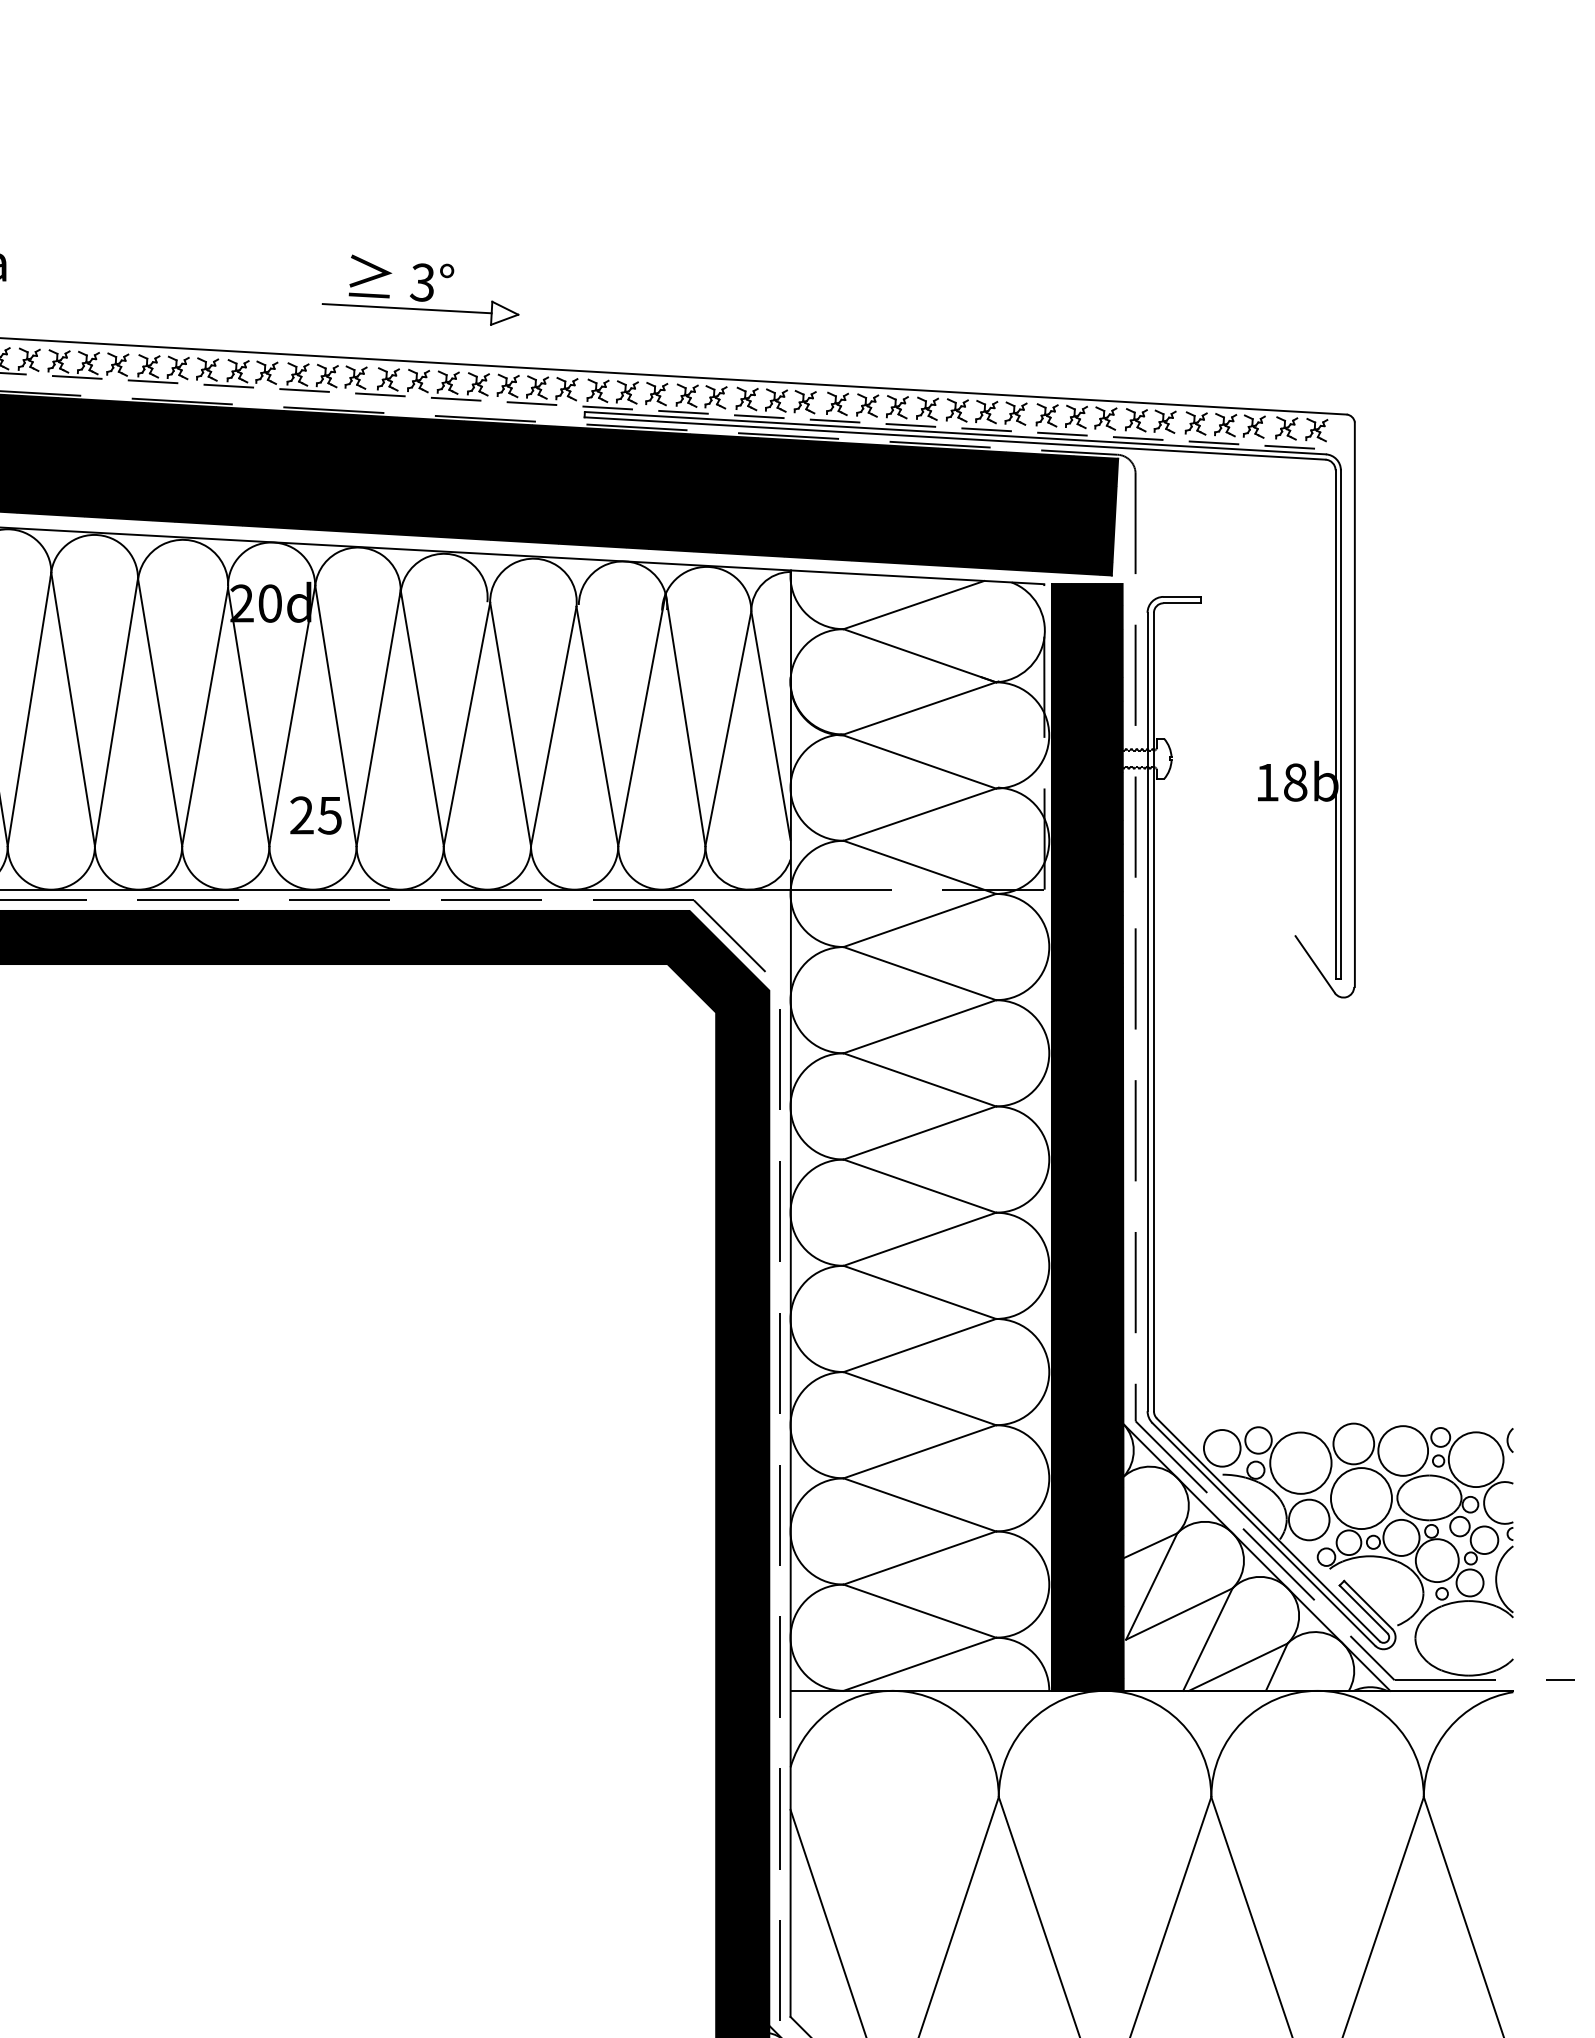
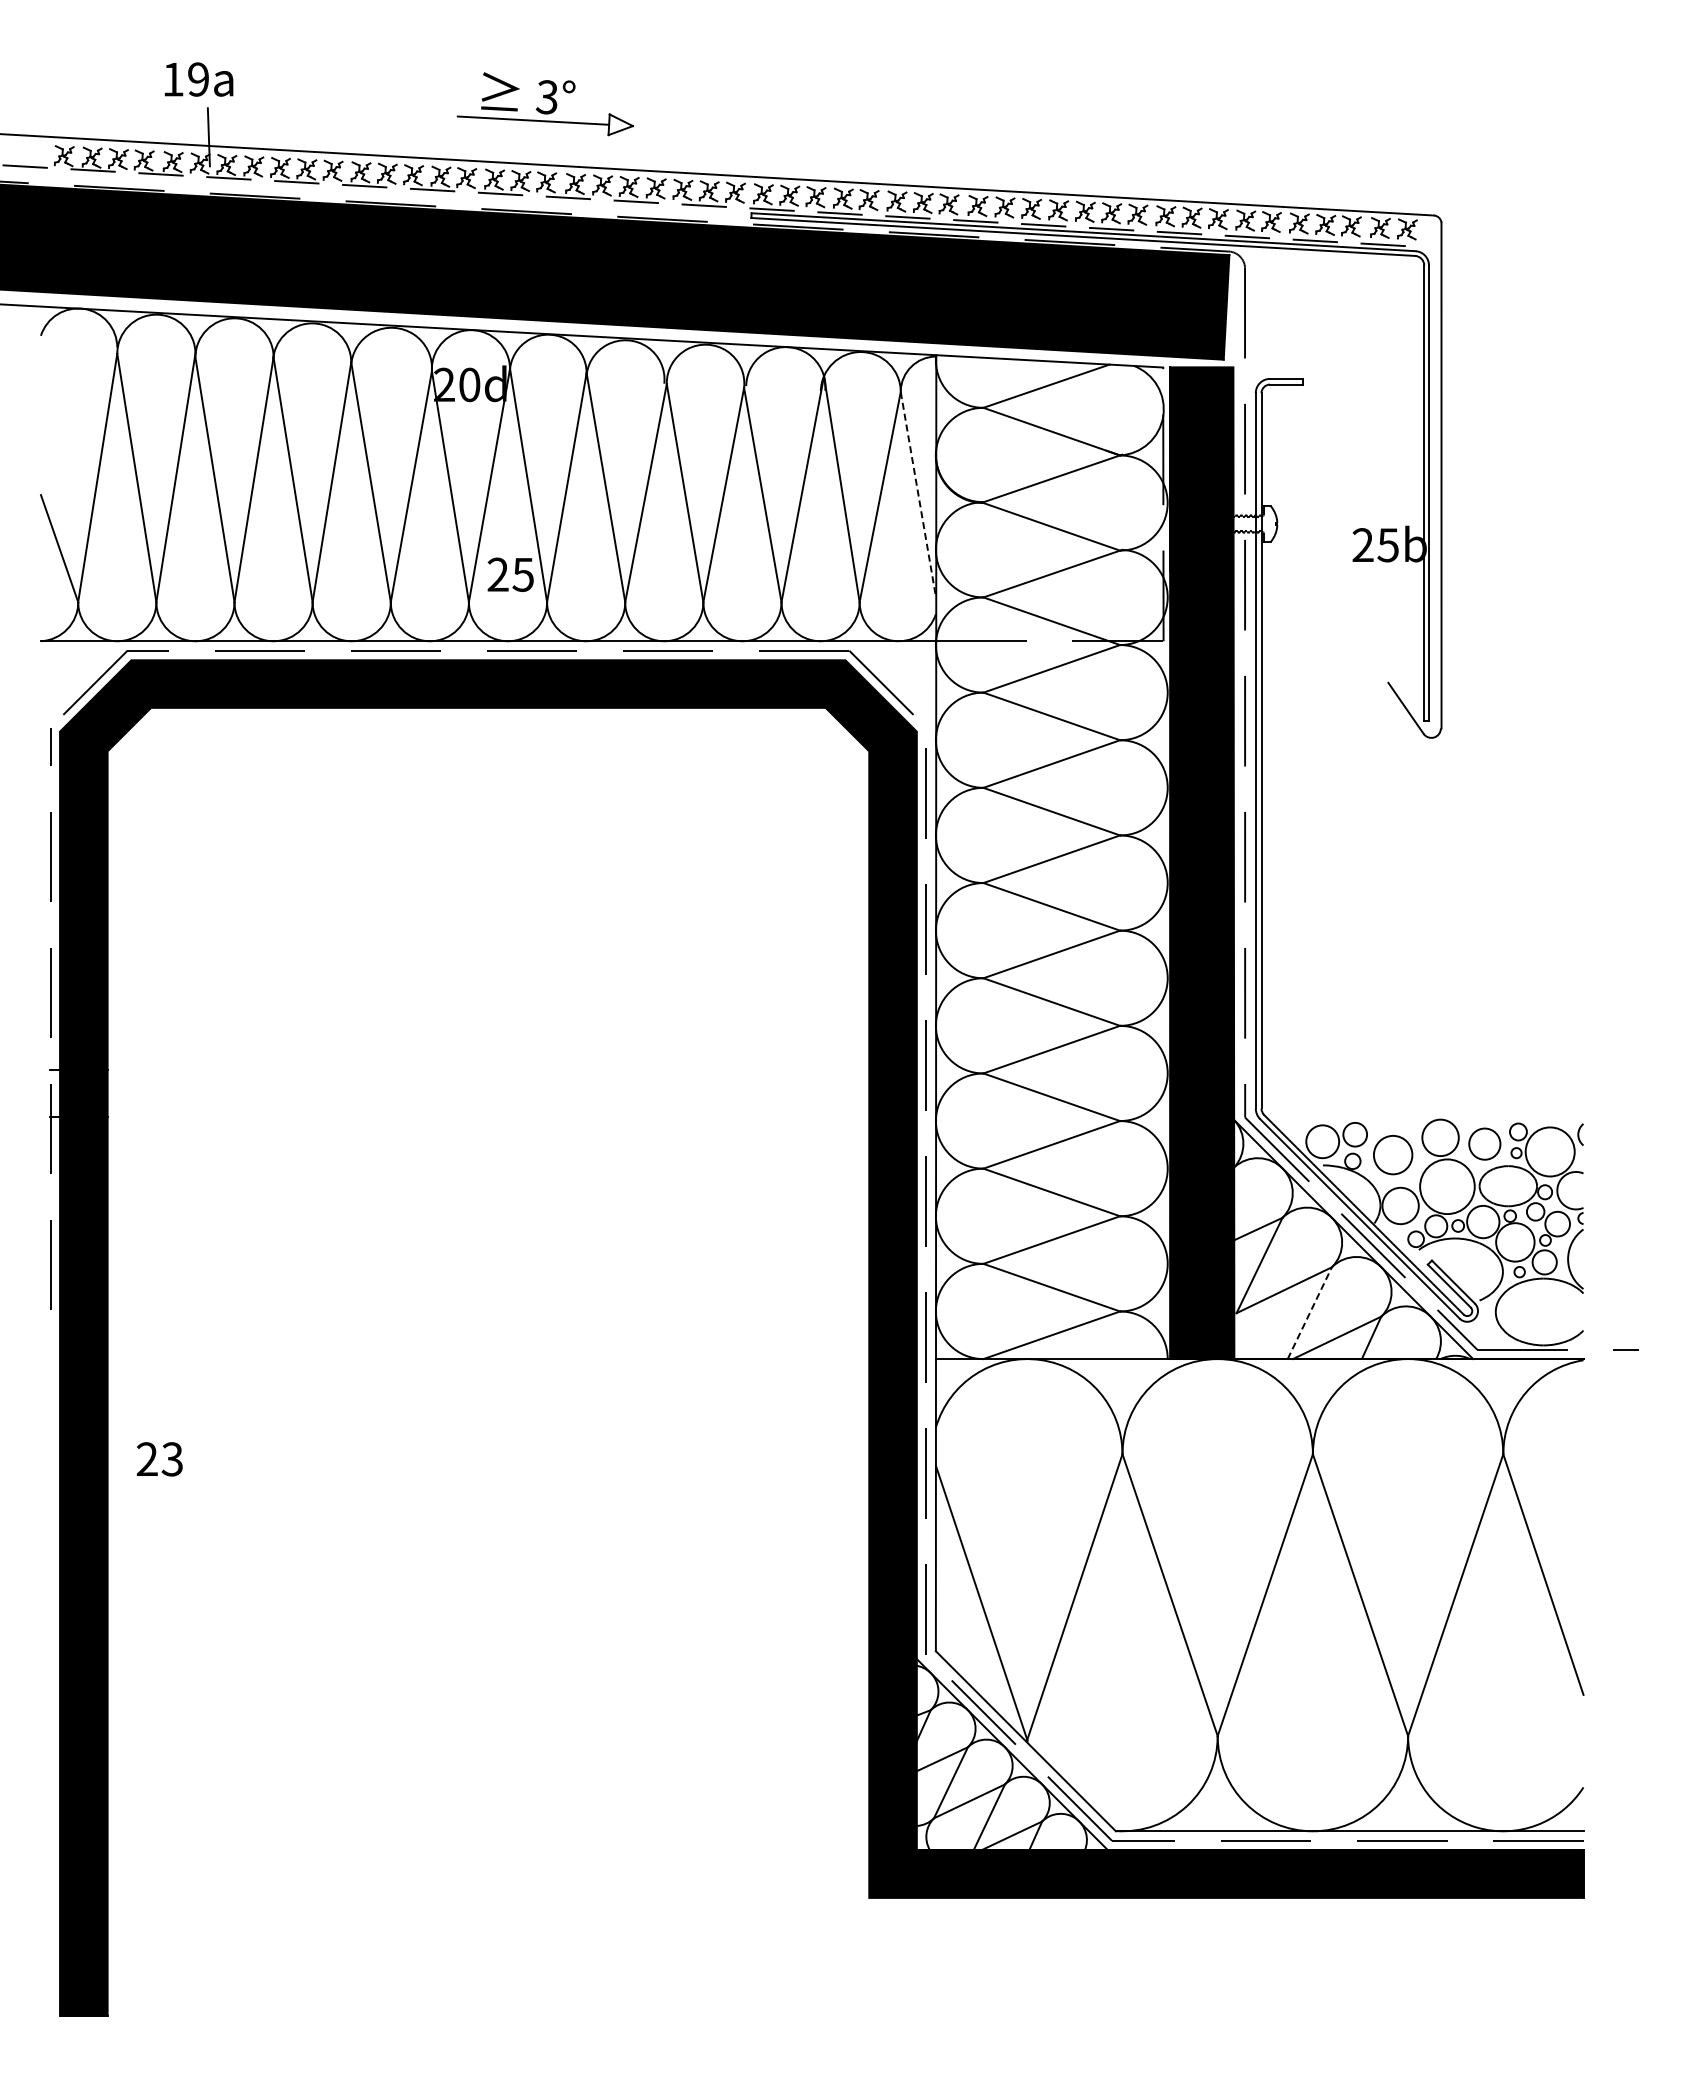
part: (419, 290) -> (544, 104), moved
line: (771, 725) -> (918, 494), solid -> dashed
text: (1281, 782) -> (1375, 545), 18b -> 25b
circle: (1402, 1450) -> (1484, 1143), size x0.7
circle: (1300, 1462) -> (1392, 1154), size x0.7
line: (1207, 1639) -> (1309, 1313), solid -> dashed

